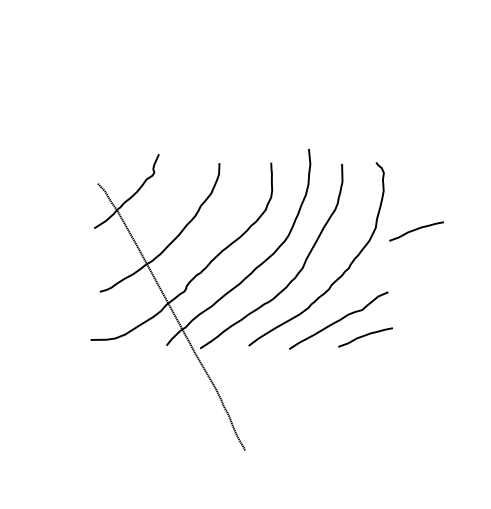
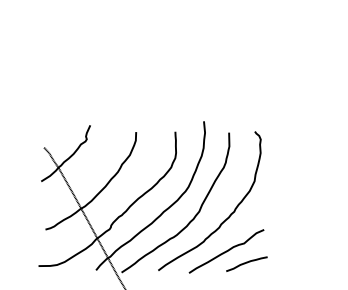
curve: (416, 230) -> (285, 183), removed

